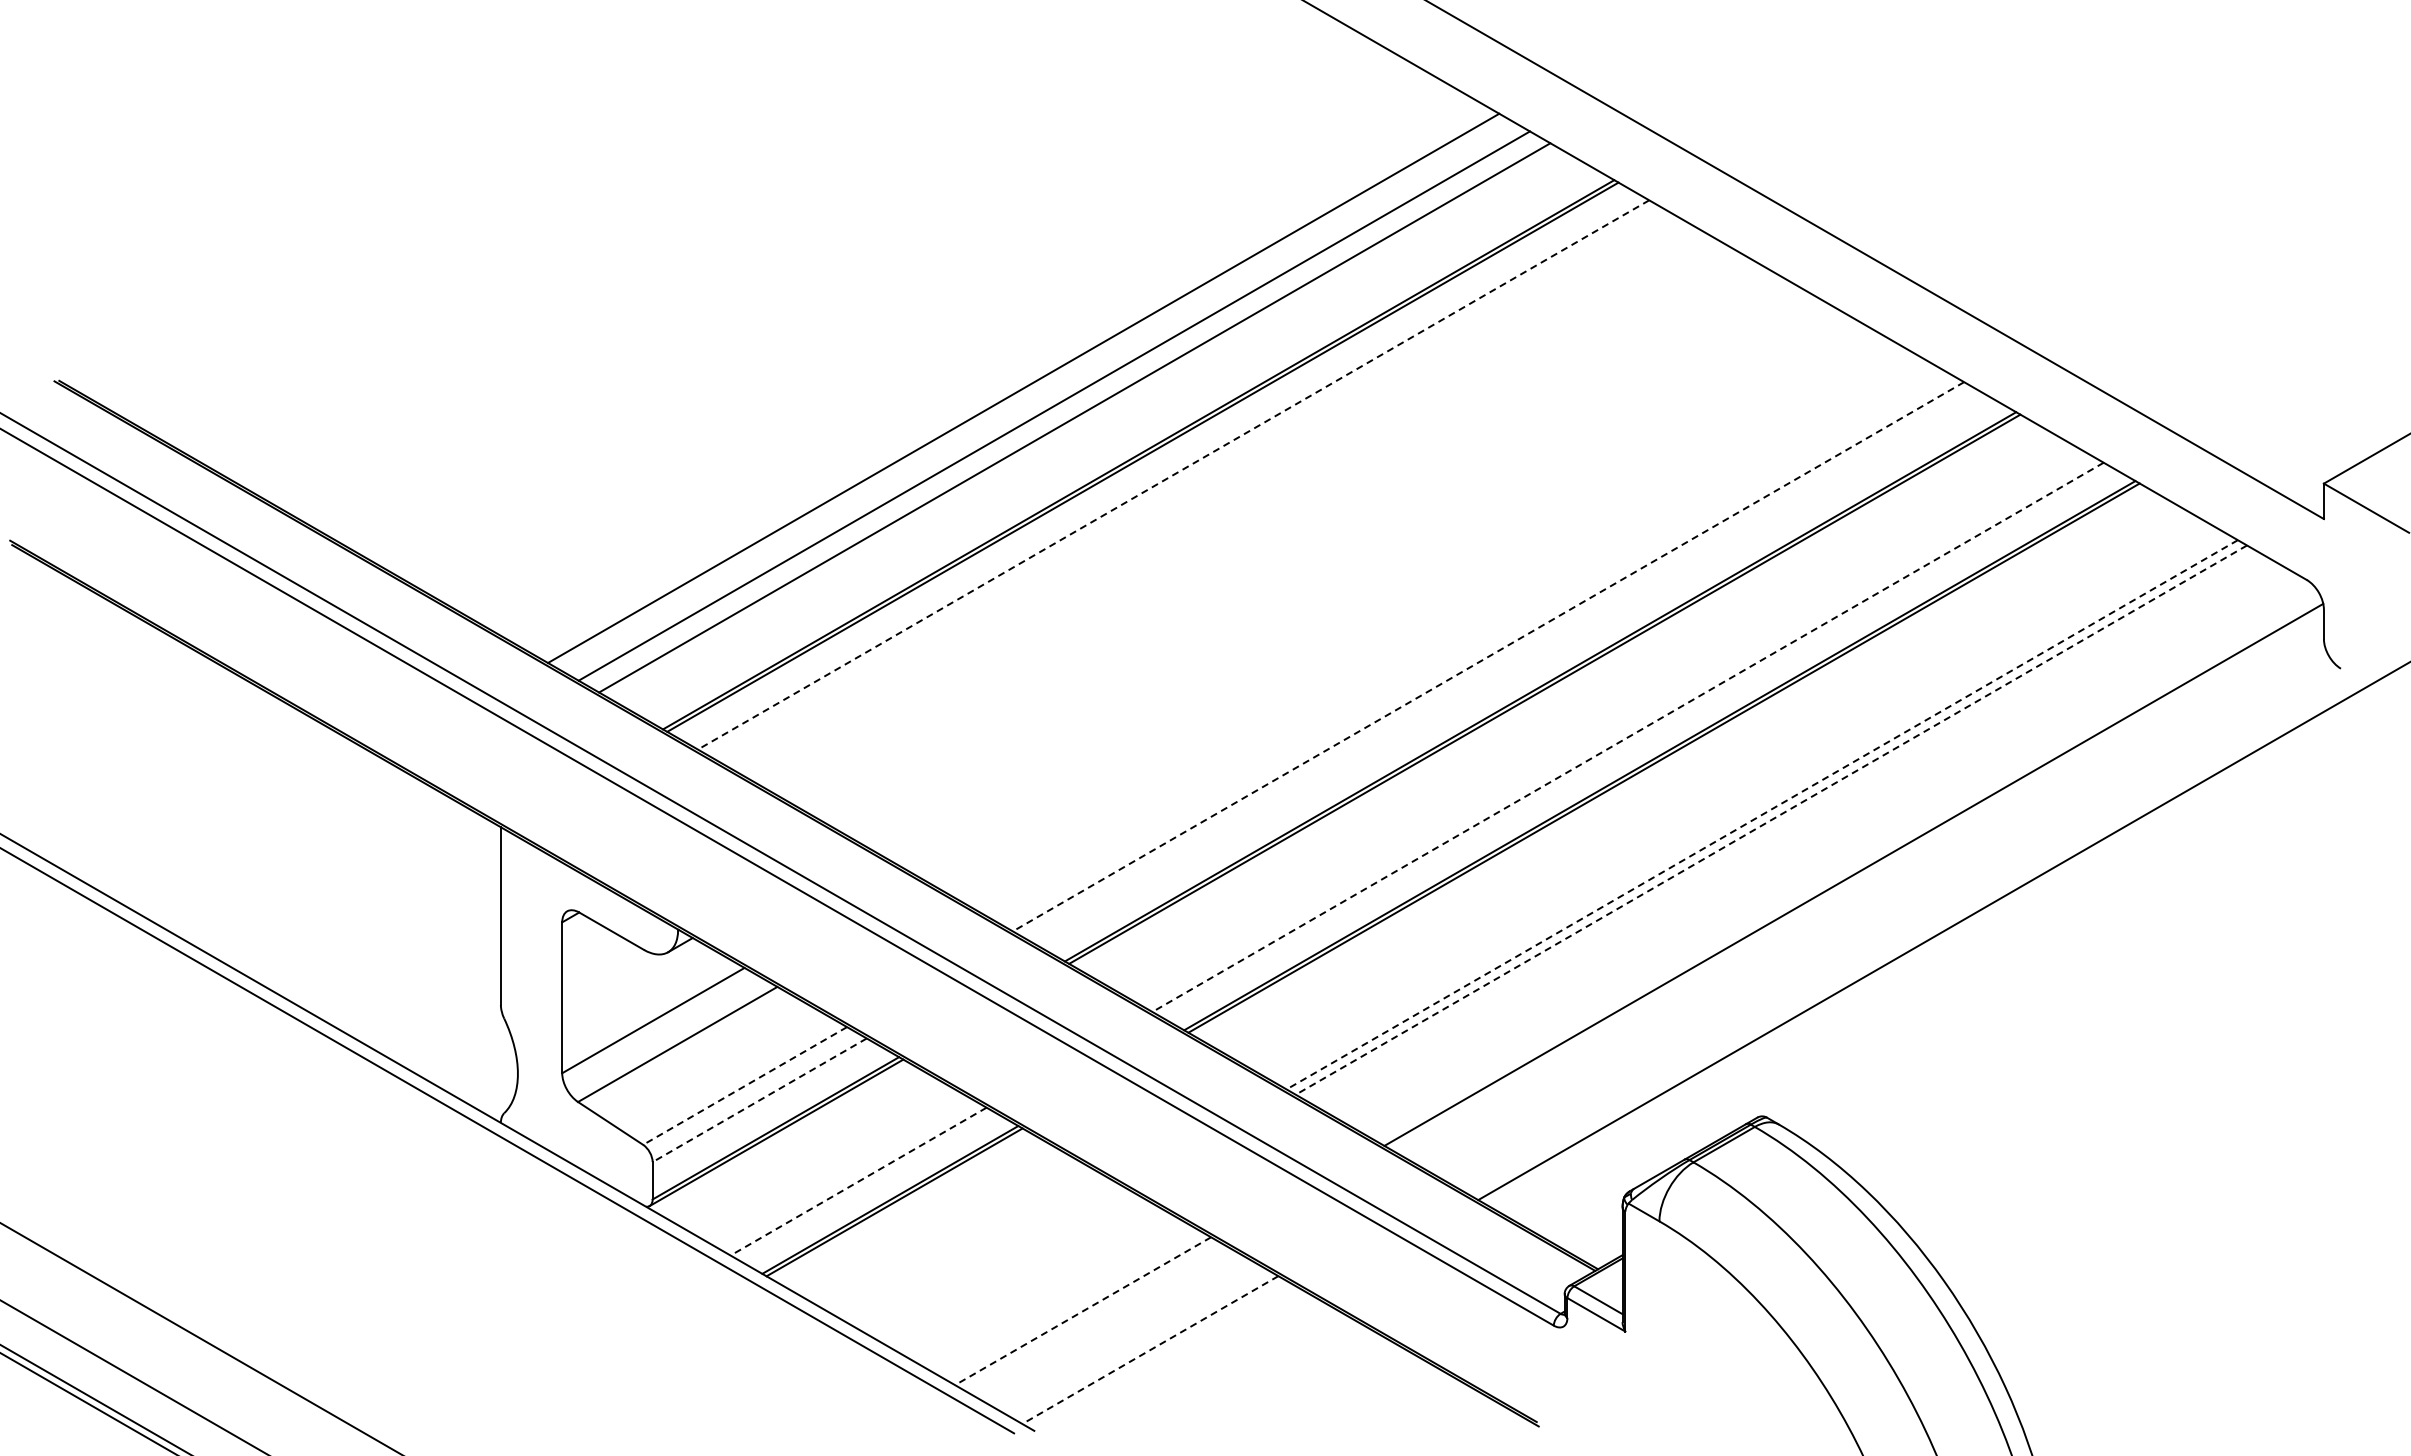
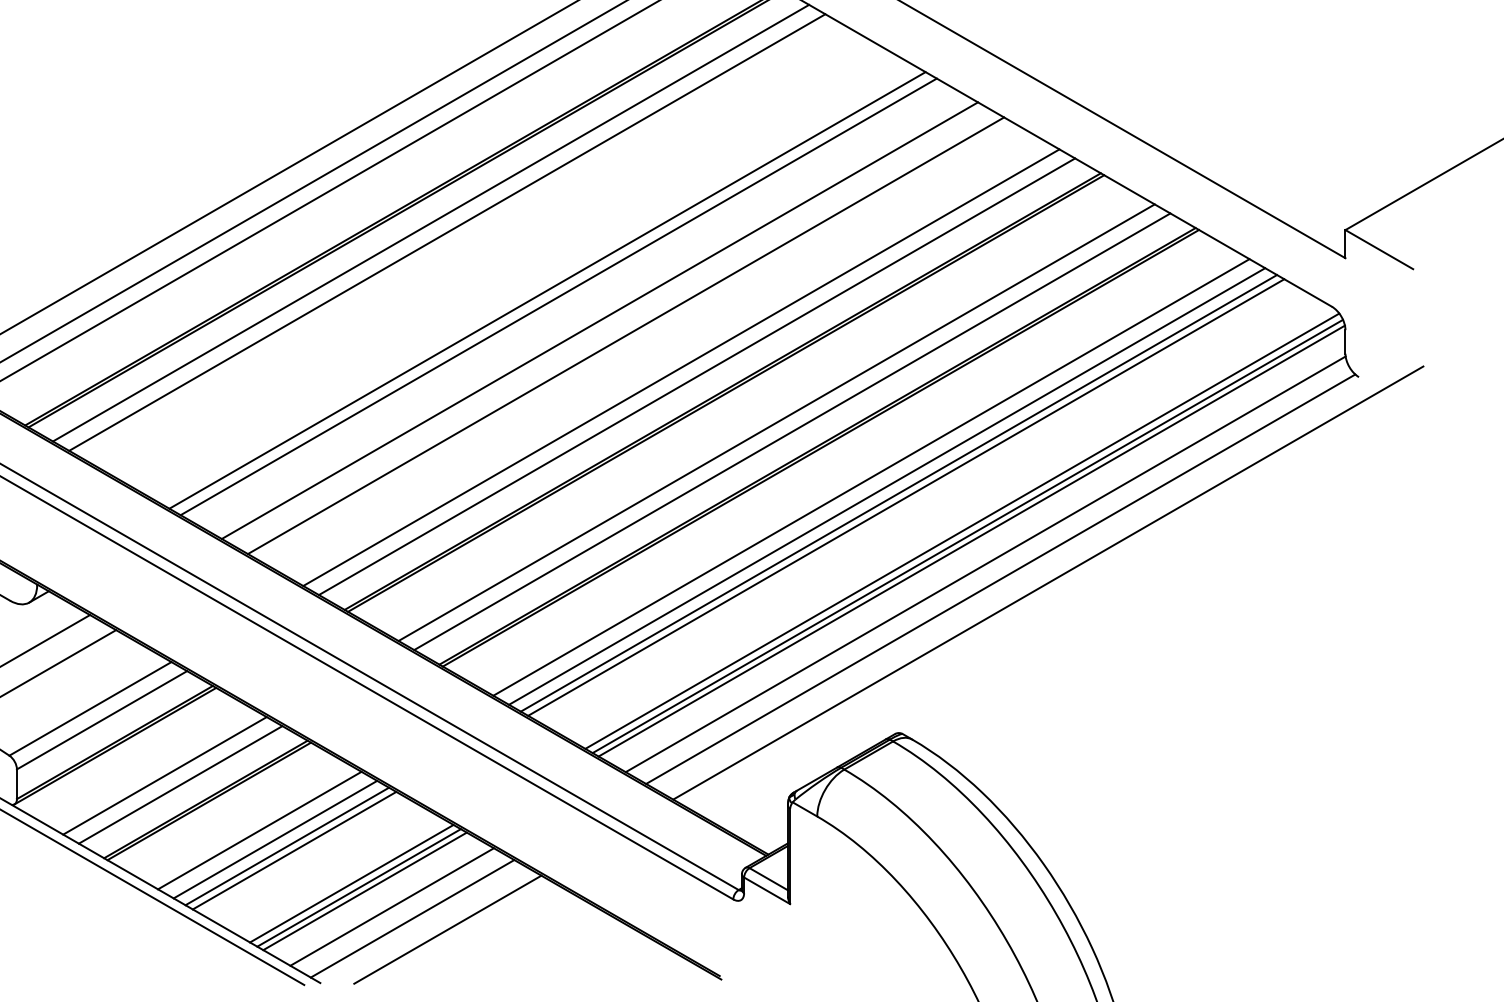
line: (1173, 475) -> (430, 223), dashed -> solid
line: (1193, 486) -> (446, 232), added
line: (1319, 559) -> (547, 290), added
line: (1333, 567) -> (558, 296), added
line: (1385, 597) -> (599, 320), added
line: (1418, 616) -> (625, 335), added
line: (1488, 657) -> (681, 368), dashed -> solid
line: (1507, 667) -> (696, 376), added
line: (1608, 725) -> (776, 422), added
line: (1627, 737) -> (791, 431), dashed -> solid
line: (1727, 794) -> (871, 477), added
line: (1746, 805) -> (886, 485), added
line: (1761, 815) -> (898, 493), dashed -> solid
line: (1770, 820) -> (905, 497), dashed -> solid
line: (1841, 862) -> (961, 531), added
line: (1848, 868) -> (967, 536), added
line: (1871, 903) -> (985, 563), added
line: (1890, 922) -> (1000, 578), added
line: (745, 1085) -> (90, 708), dashed -> solid
line: (759, 1100) -> (101, 720), dashed -> solid
line: (838, 1170) -> (164, 776), added
line: (858, 1181) -> (180, 784), dashed -> solid
line: (958, 1239) -> (260, 830), added
line: (977, 1250) -> (275, 839), added
line: (992, 1258) -> (287, 846), added
line: (1001, 1264) -> (294, 850), added
line: (1073, 1305) -> (351, 883), added
line: (1083, 1311) -> (359, 888), dashed -> solid
line: (1090, 1315) -> (365, 891), added
line: (1124, 1335) -> (392, 907), added
line: (1150, 1350) -> (412, 919), dashed -> solid
line: (1194, 1363) -> (447, 929), added

